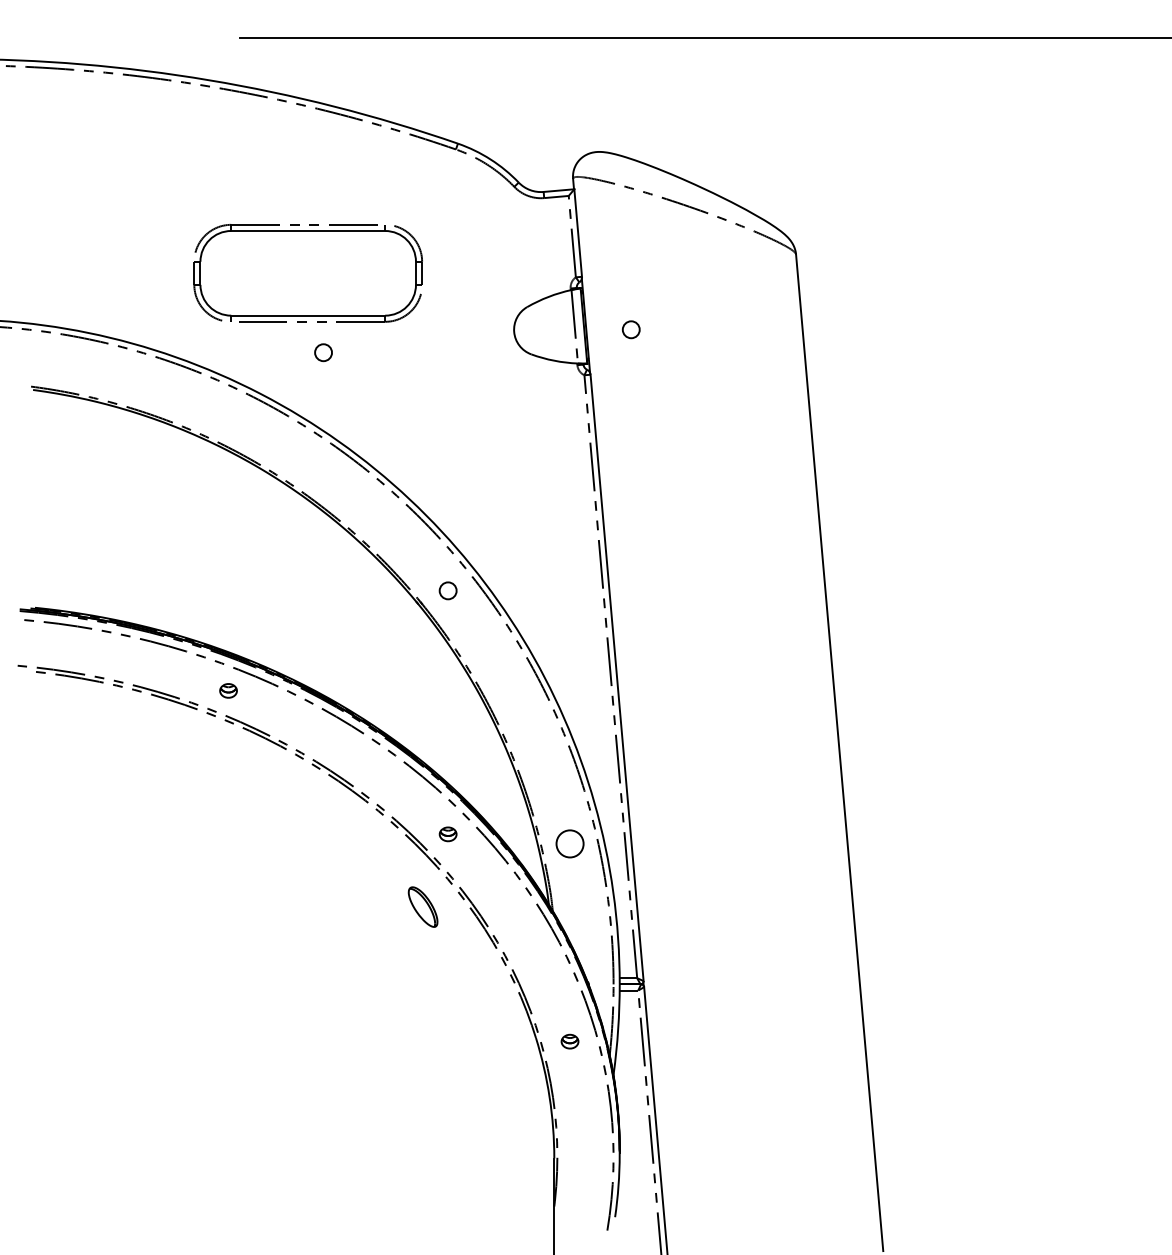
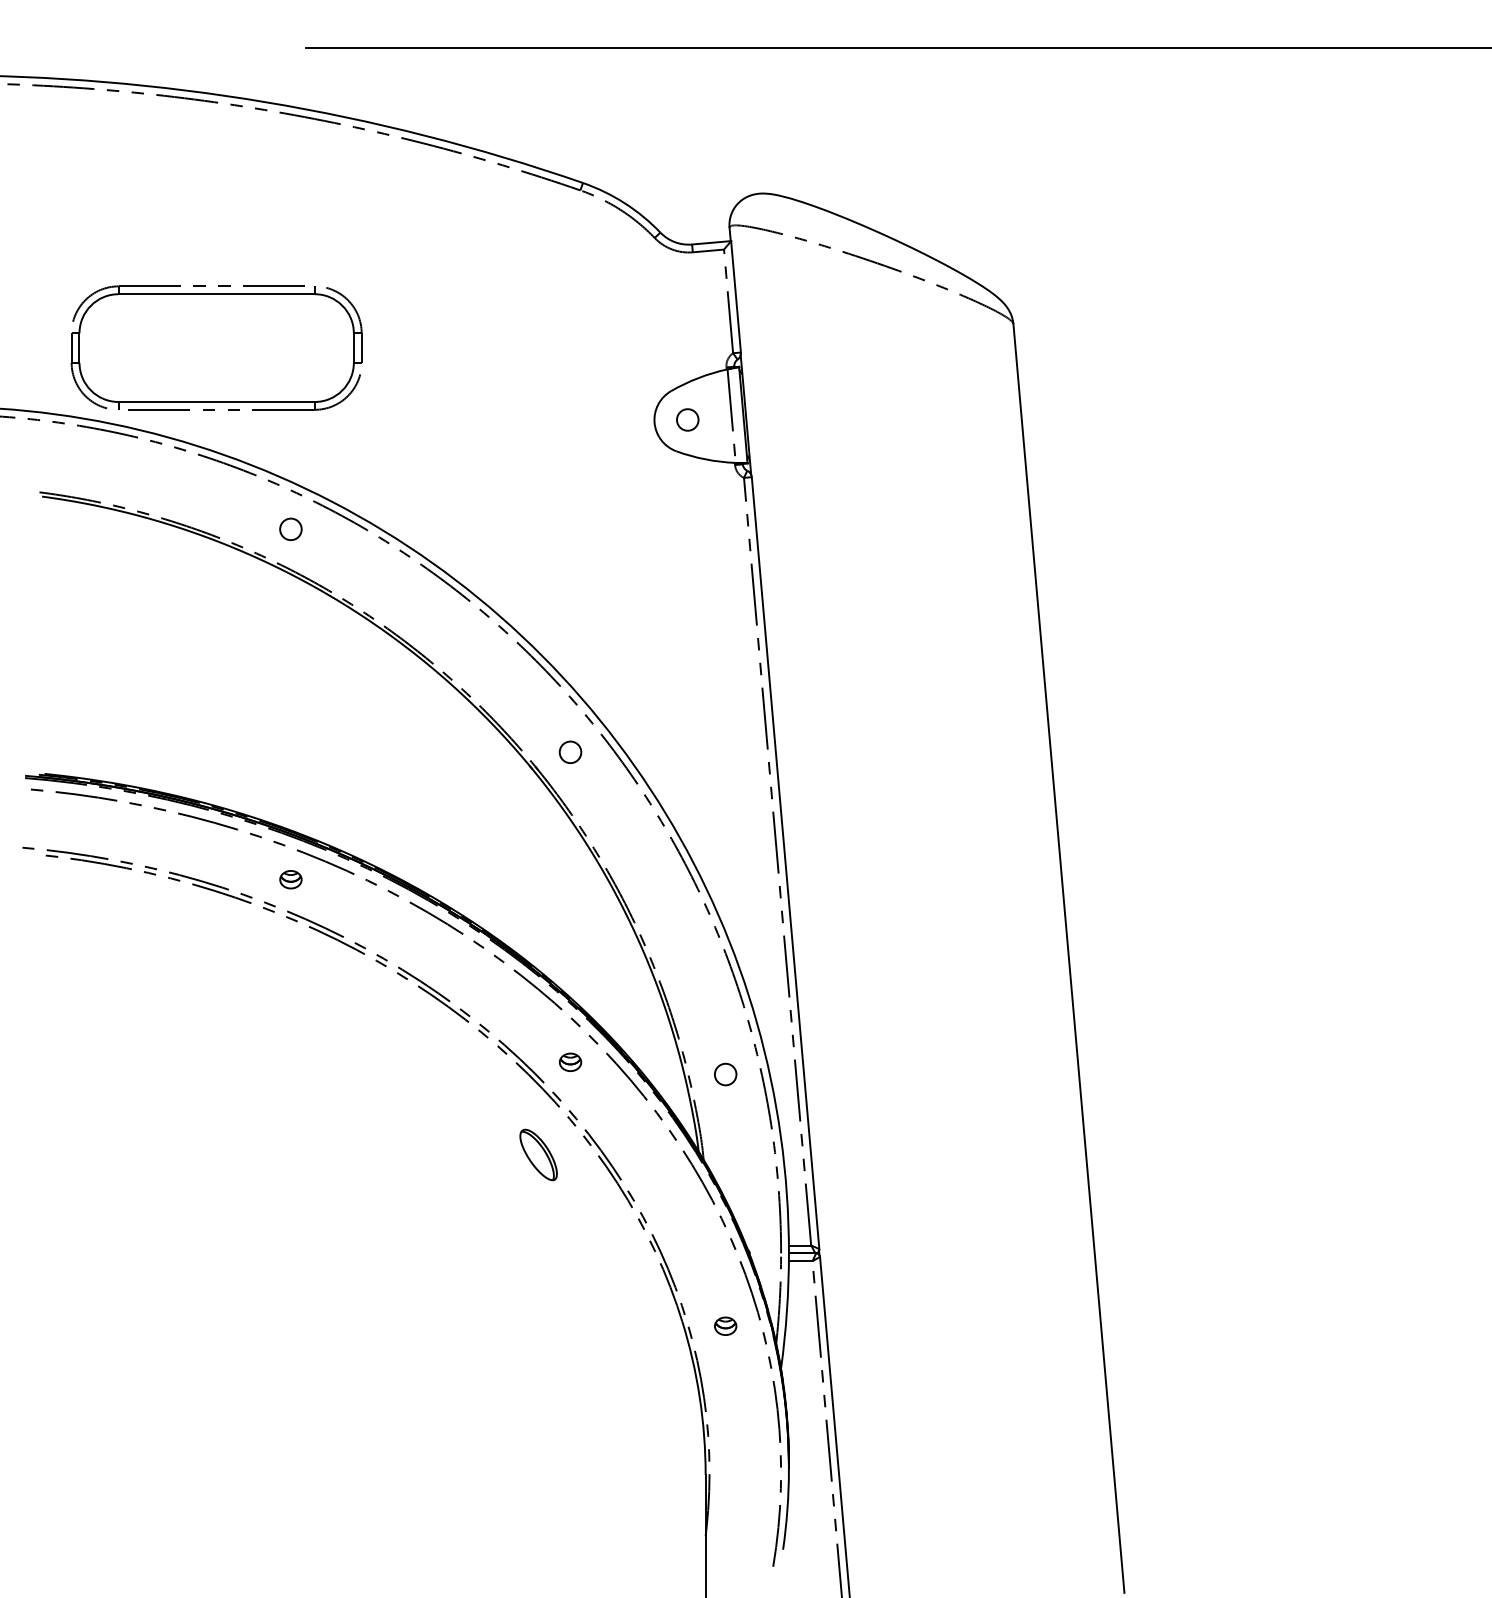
part: (307, 273) -> (215, 348), moved
circle: (630, 329) -> (686, 419), moved
circle: (323, 352) -> (290, 529), moved
circle: (569, 843) -> (724, 1073), size x0.62

